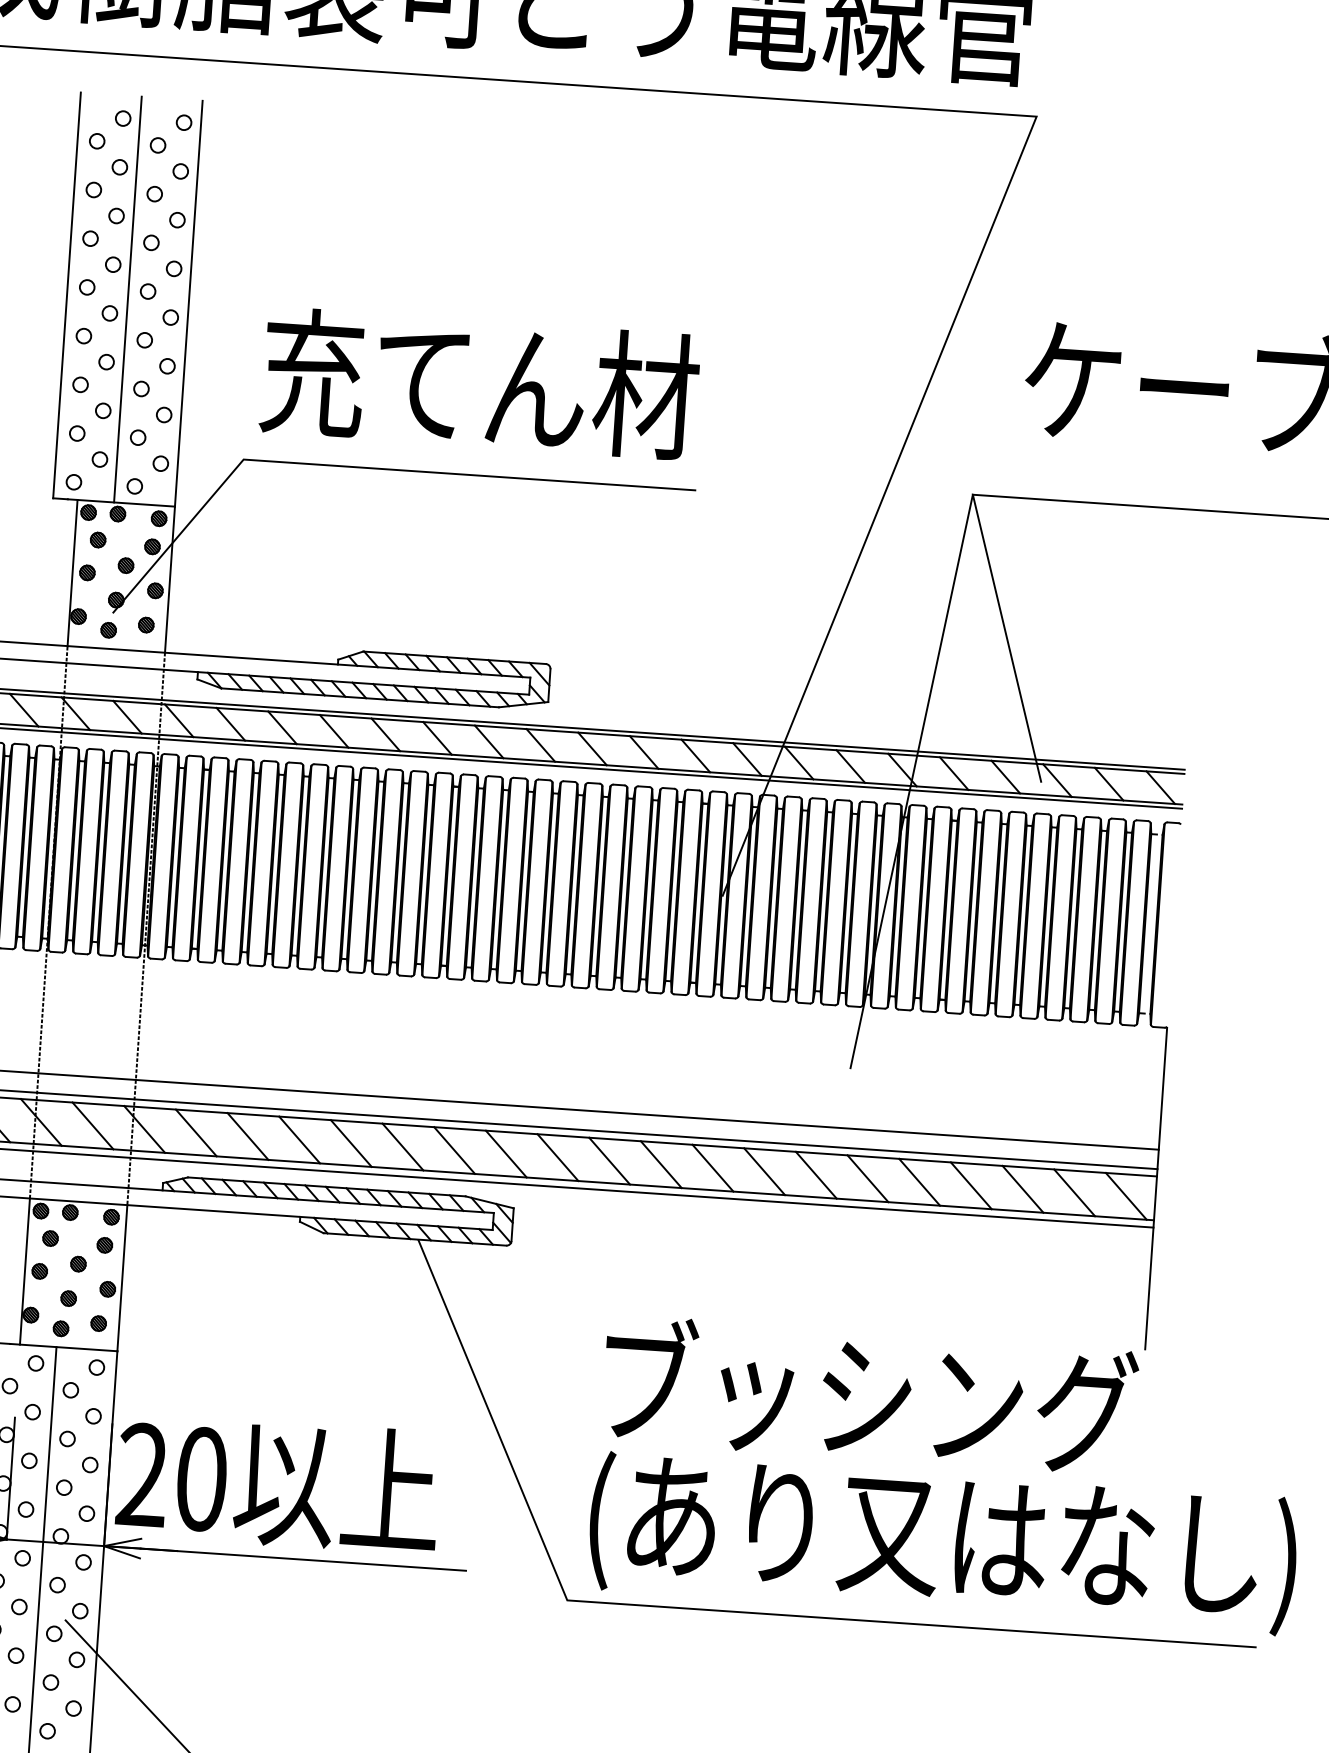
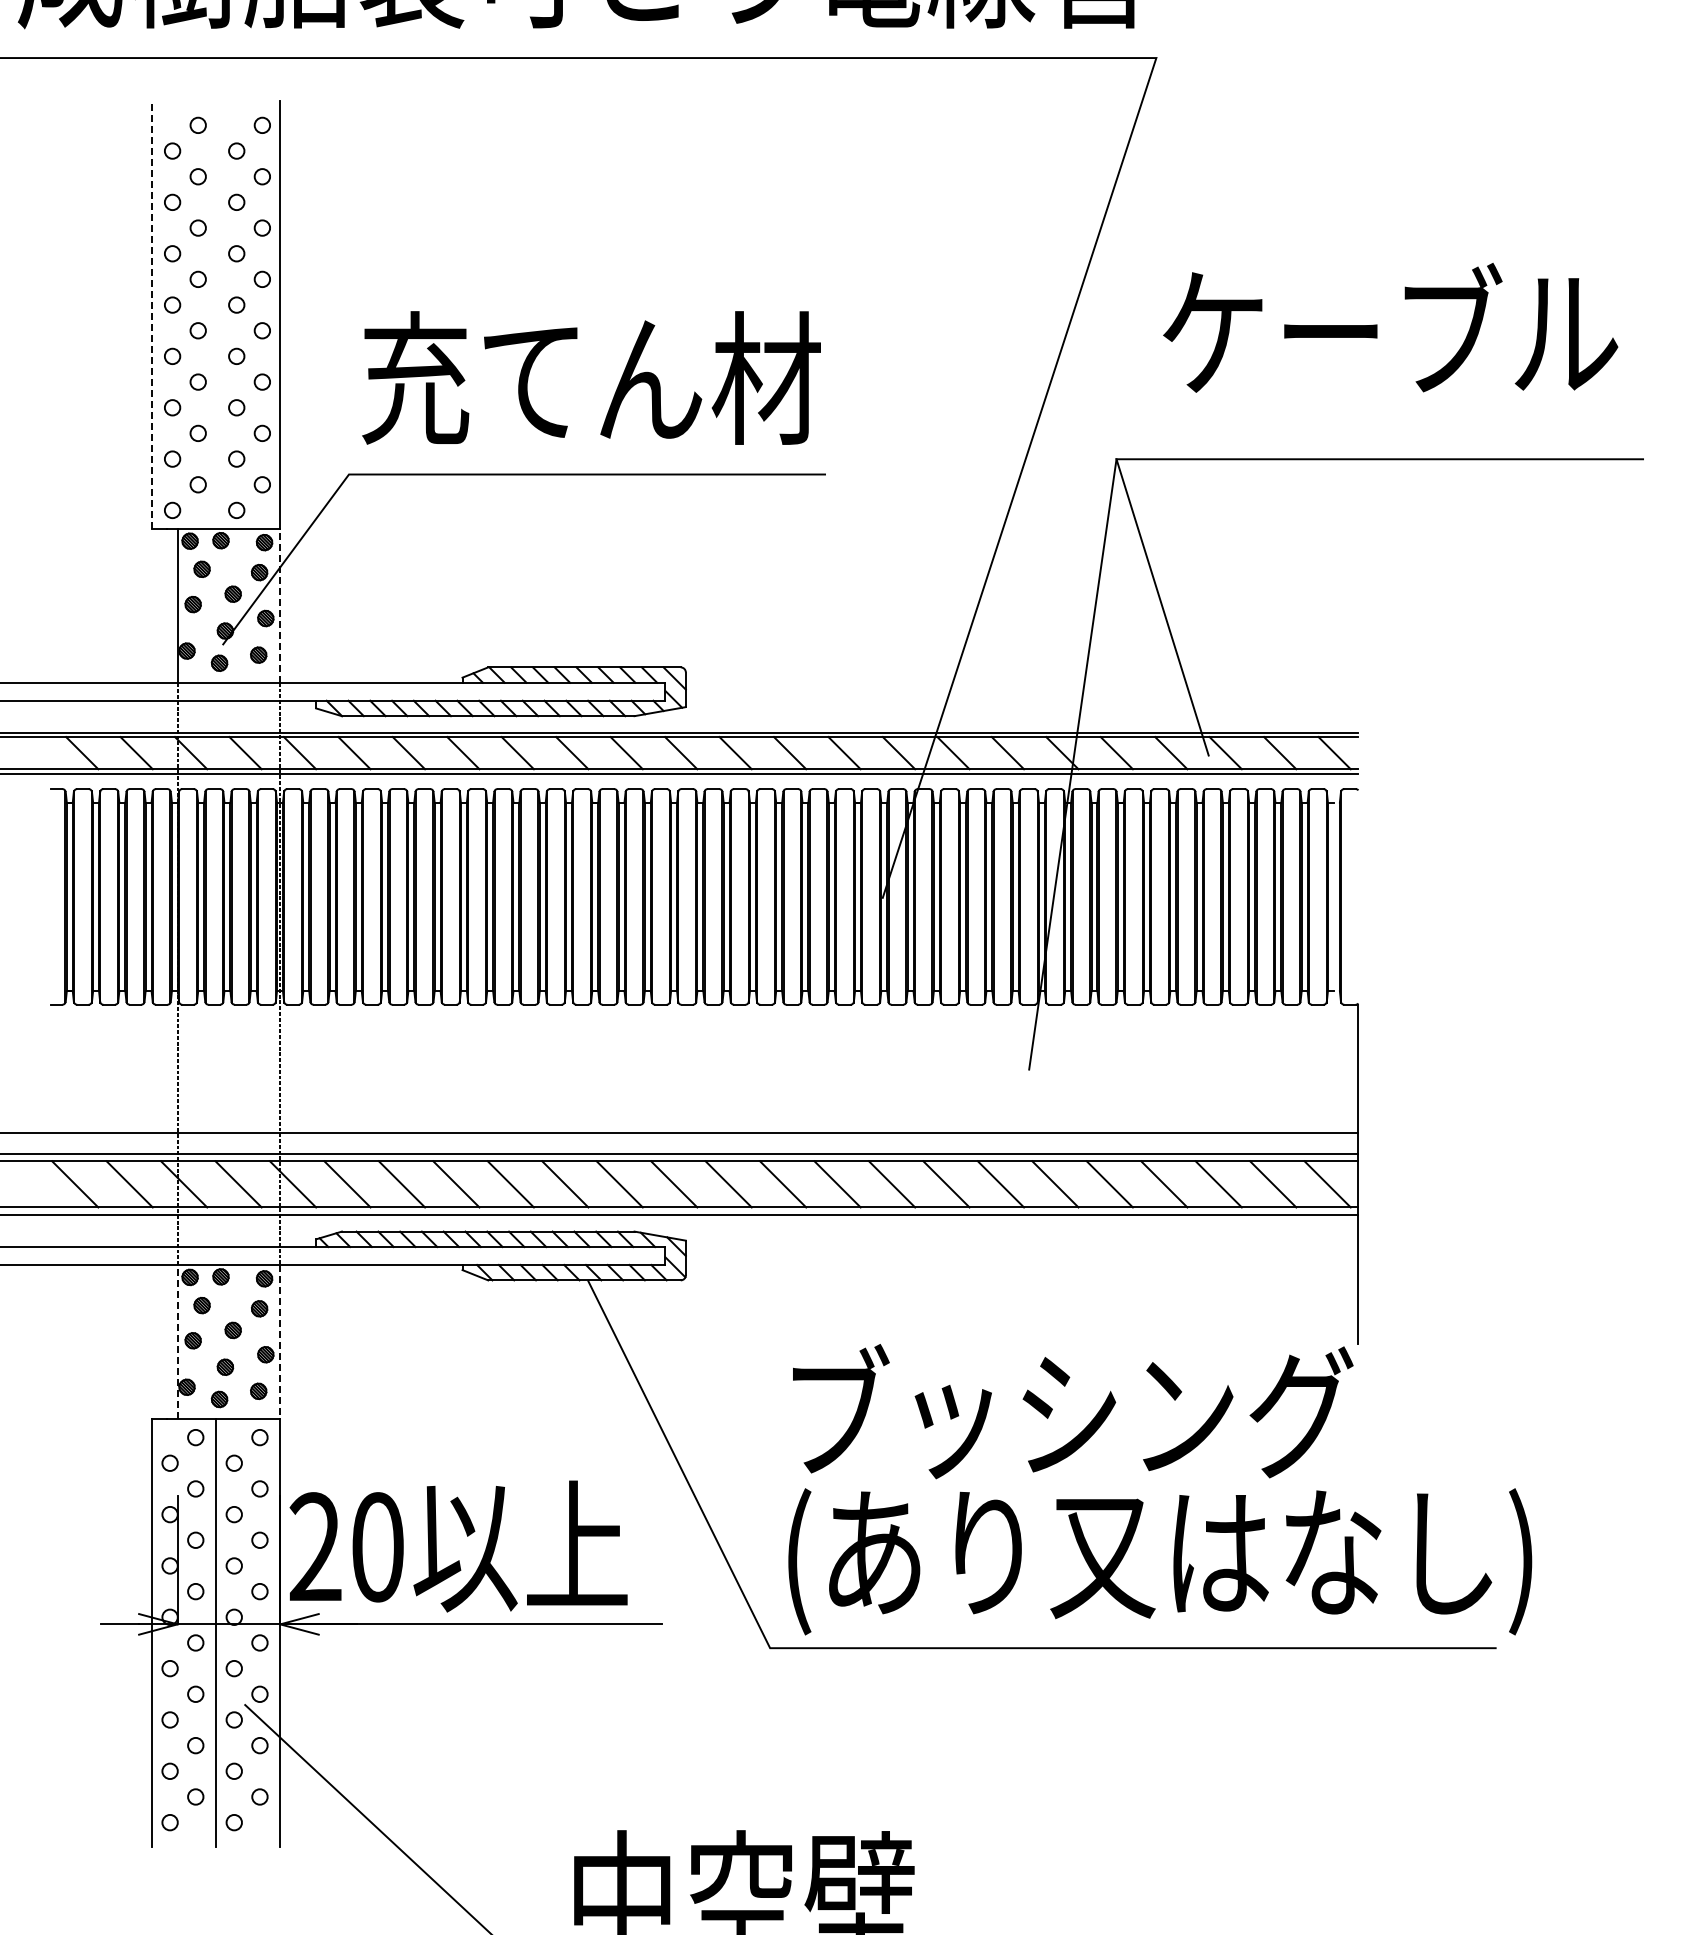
line: (66, 294) -> (151, 314), solid -> dashed
line: (128, 299) -> (216, 314), removed
line: (170, 579) -> (280, 605), solid -> dashed
line: (24, 1271) -> (177, 1341), solid -> dashed
line: (122, 1278) -> (280, 1342), solid -> dashed

